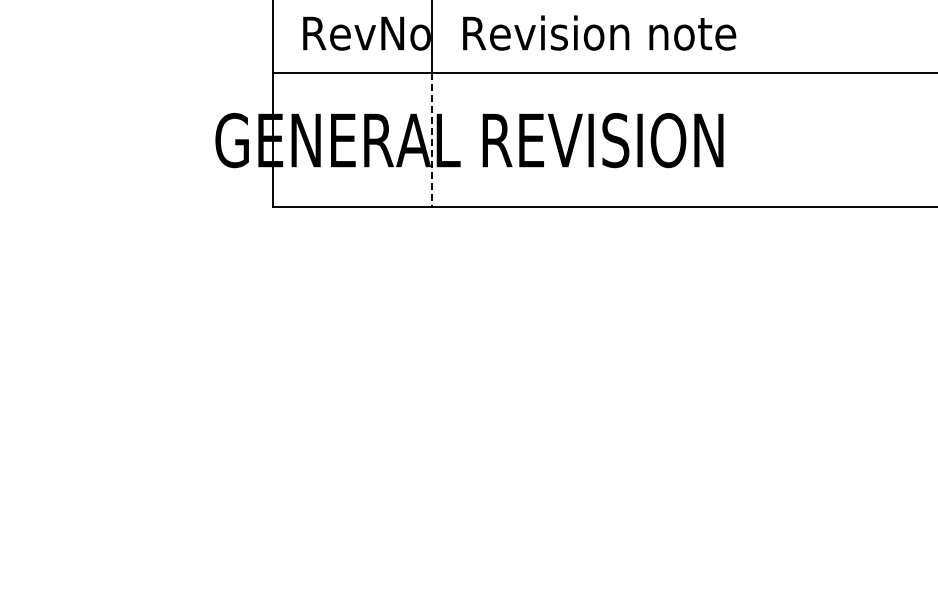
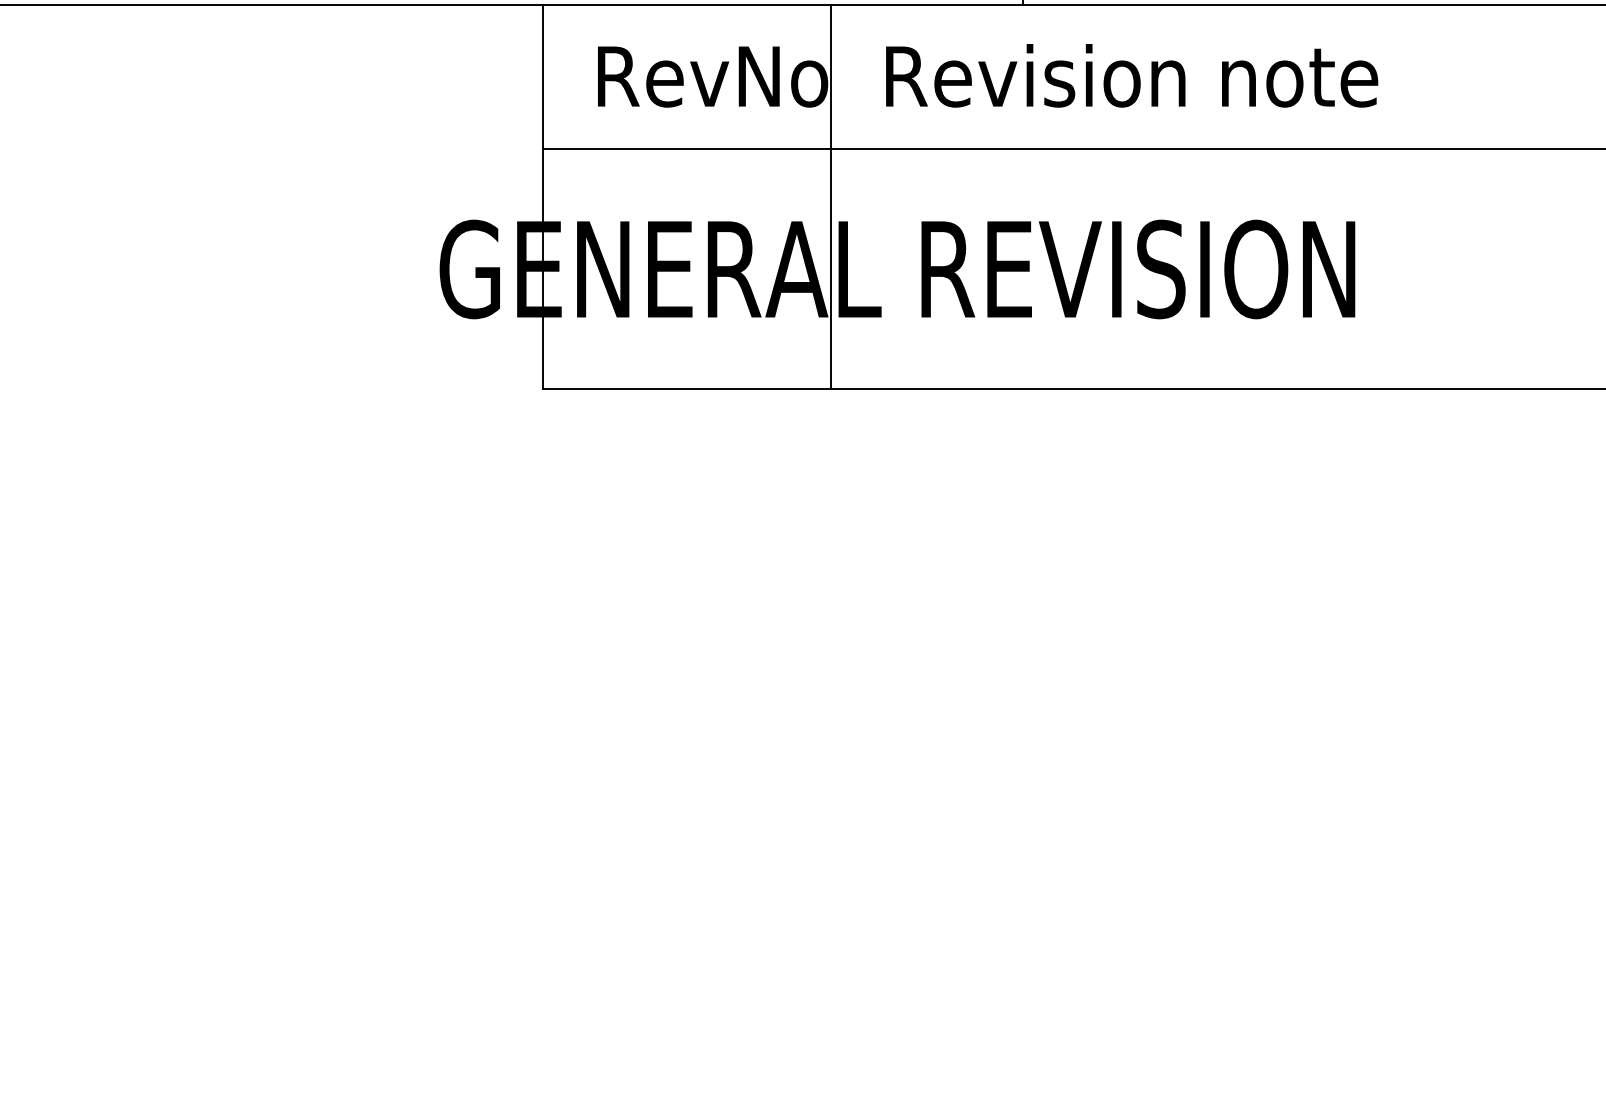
line: (432, 140) -> (830, 269), dashed -> solid

